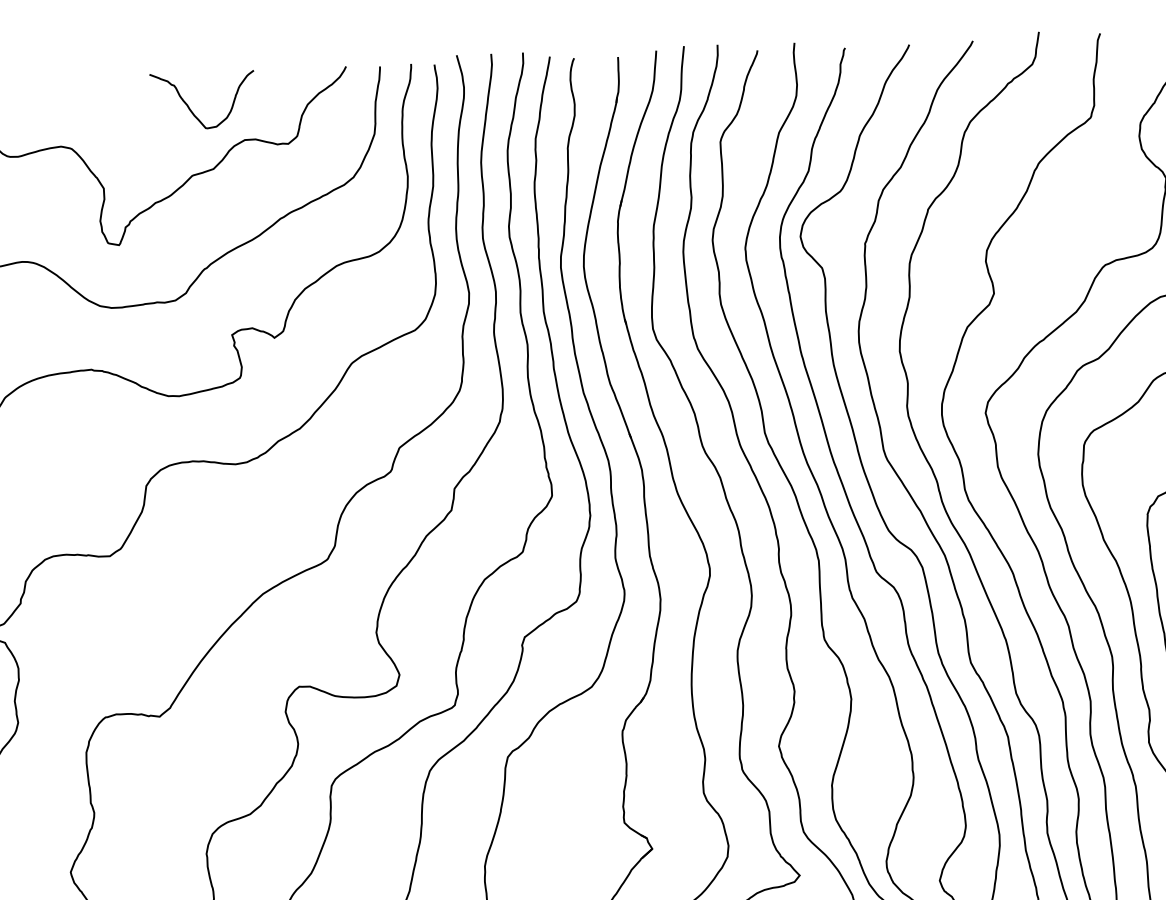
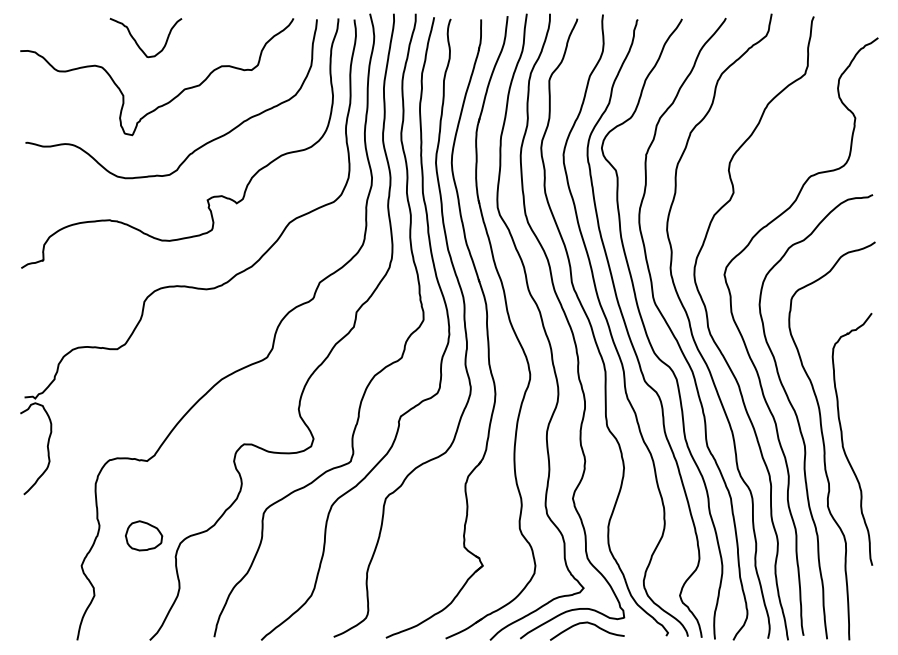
curve: (190, 107) -> (137, 42), moved
part: (160, 824) -> (144, 535), added

